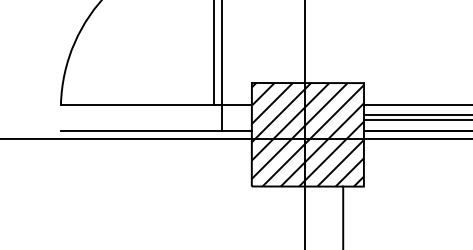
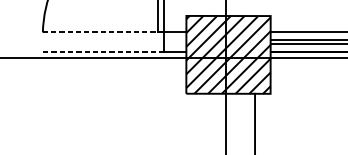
line: (141, 104) -> (103, 32), solid -> dashed
line: (141, 130) -> (103, 51), solid -> dashed

